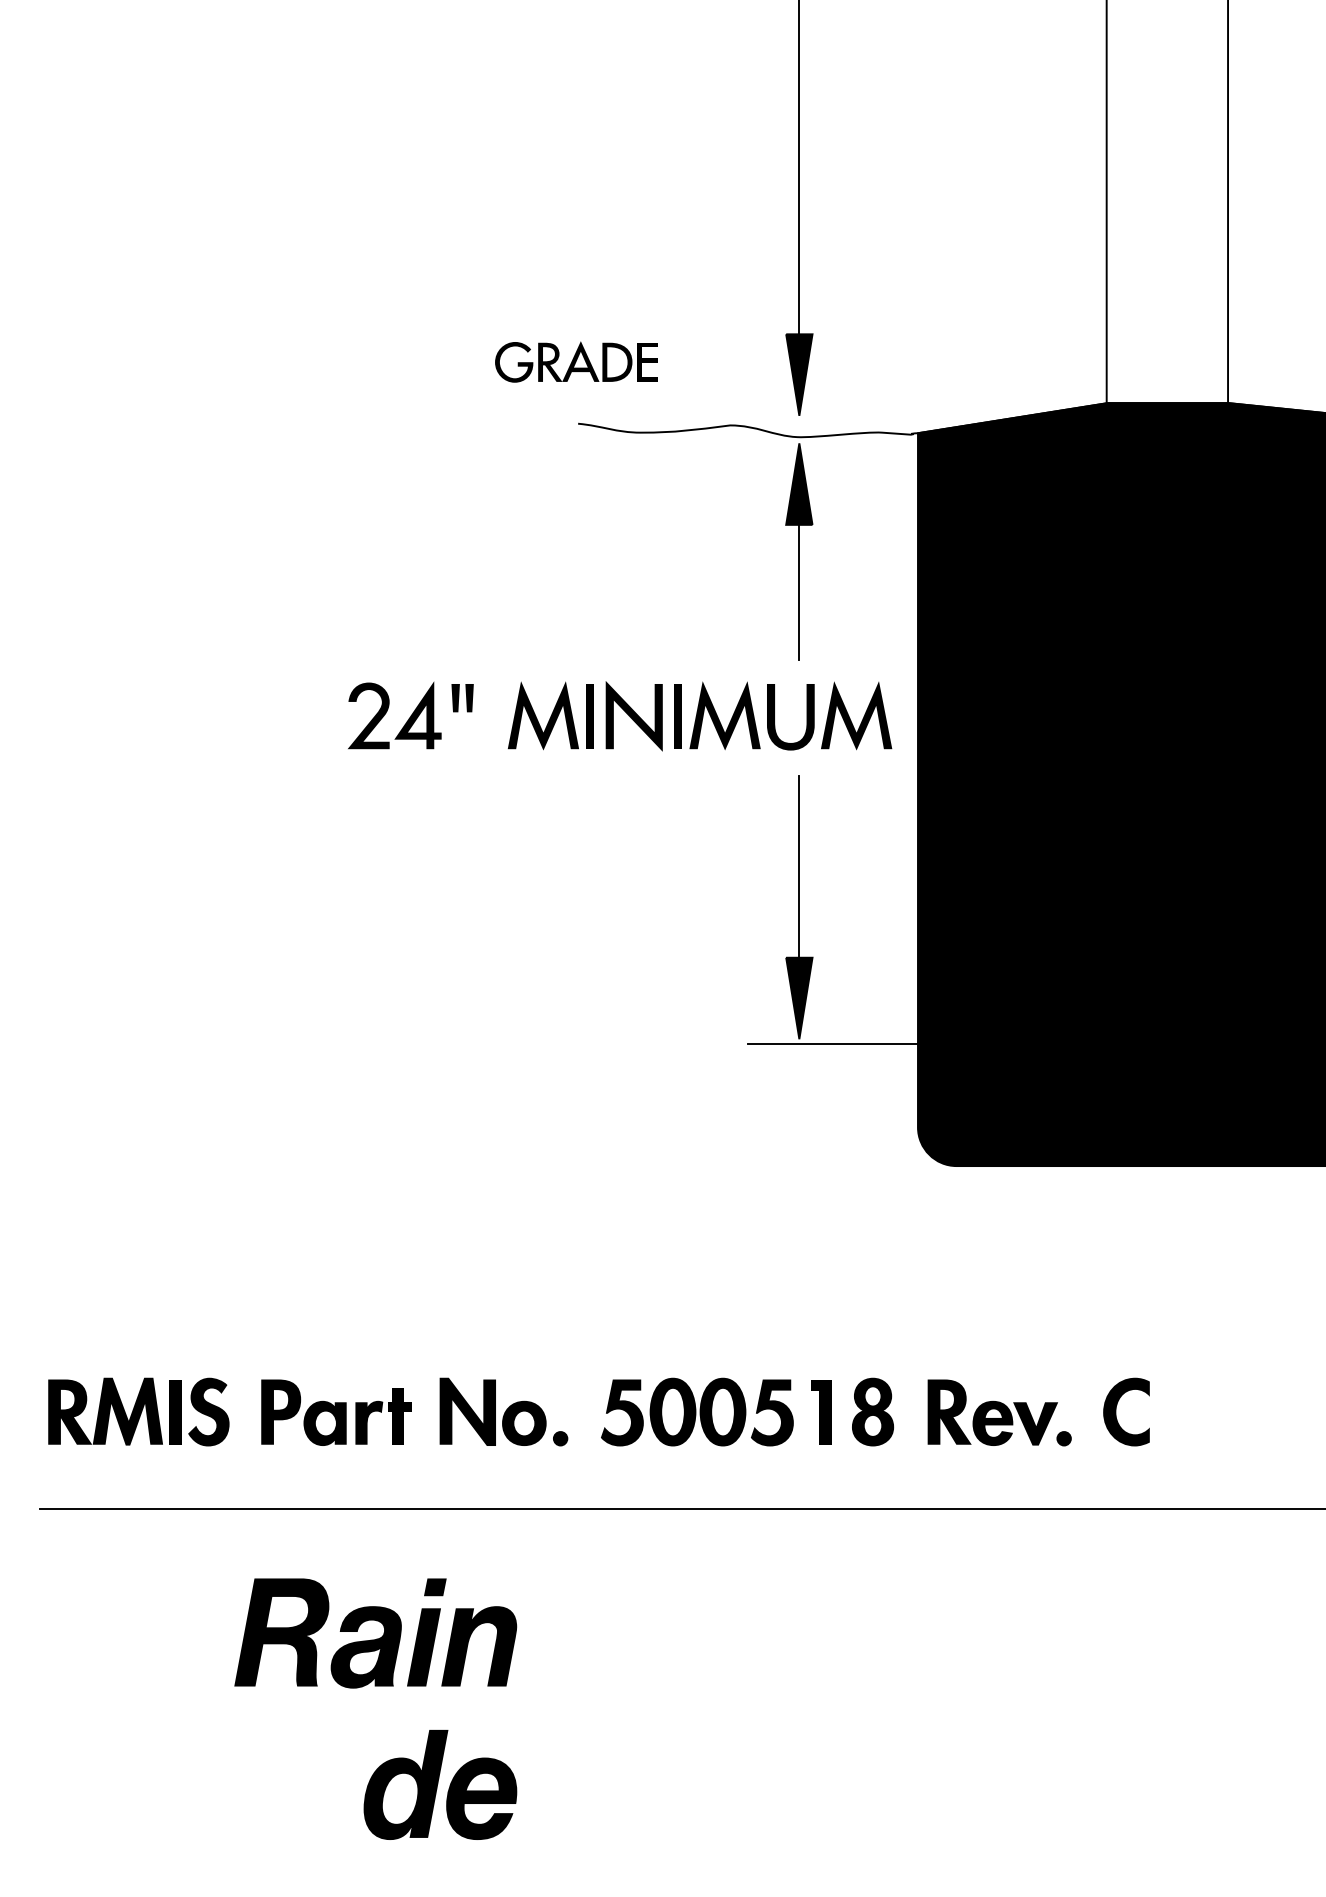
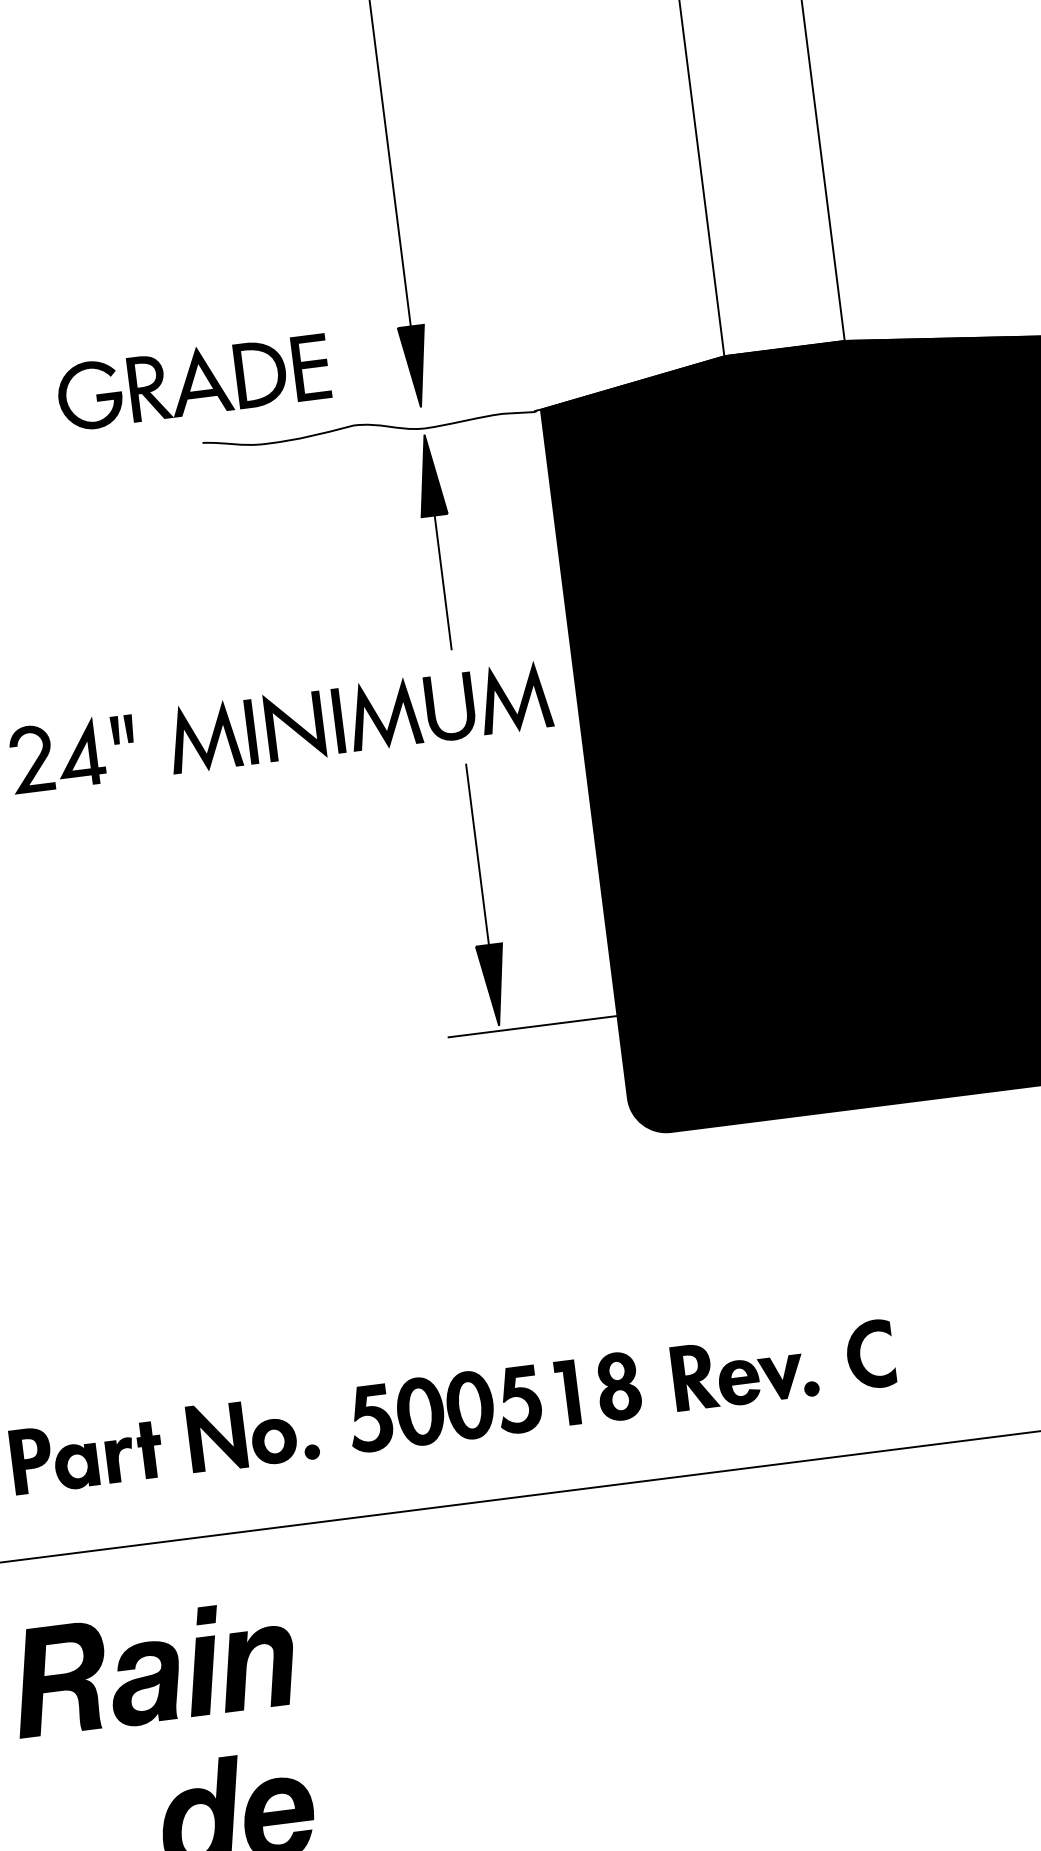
part: (576, 361) -> (193, 381), size x1.67

